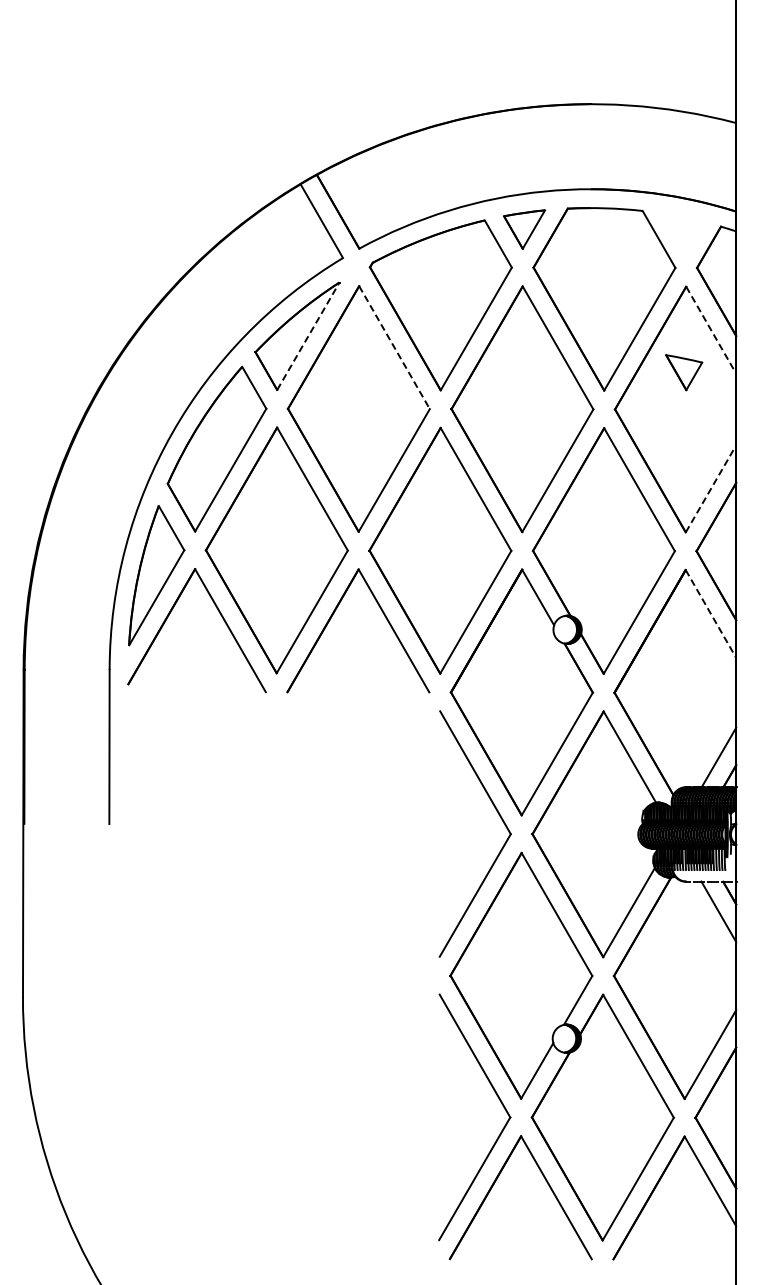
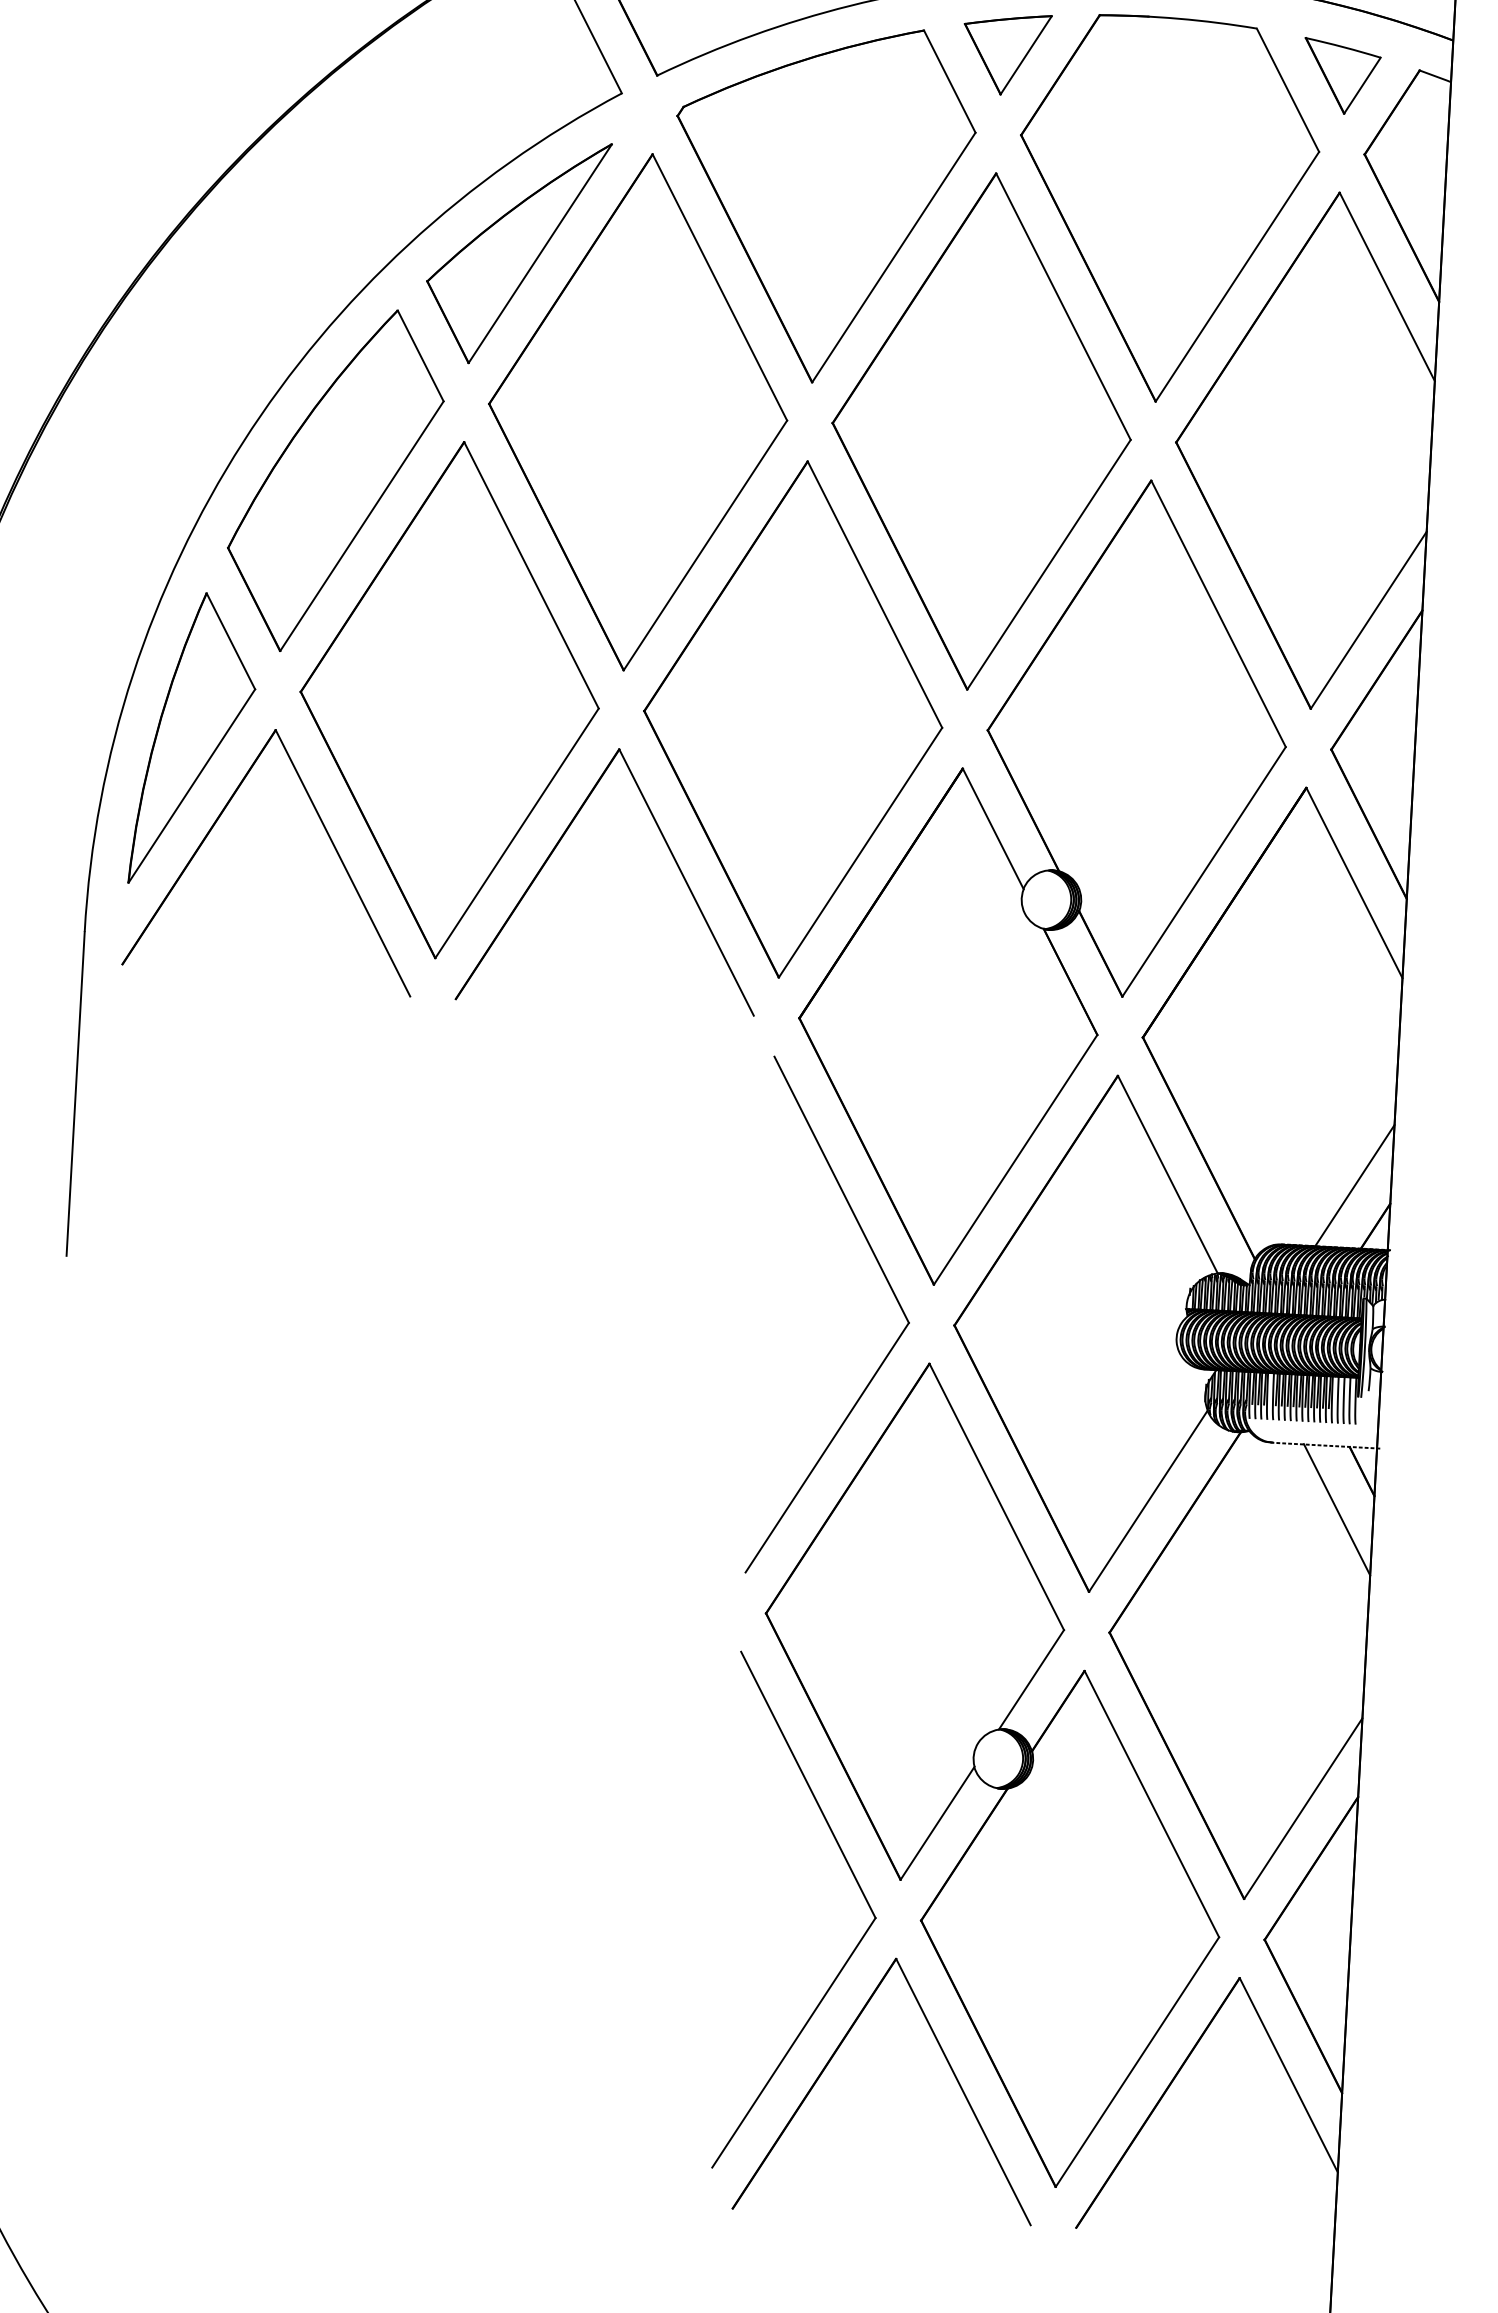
line: (711, 330) -> (1387, 287), dashed -> solid
line: (308, 335) -> (540, 252), dashed -> solid
line: (394, 347) -> (719, 287), dashed -> solid
part: (684, 372) -> (1342, 76), moved
line: (711, 488) -> (1369, 619), dashed -> solid
line: (710, 613) -> (1353, 882), dashed -> solid

